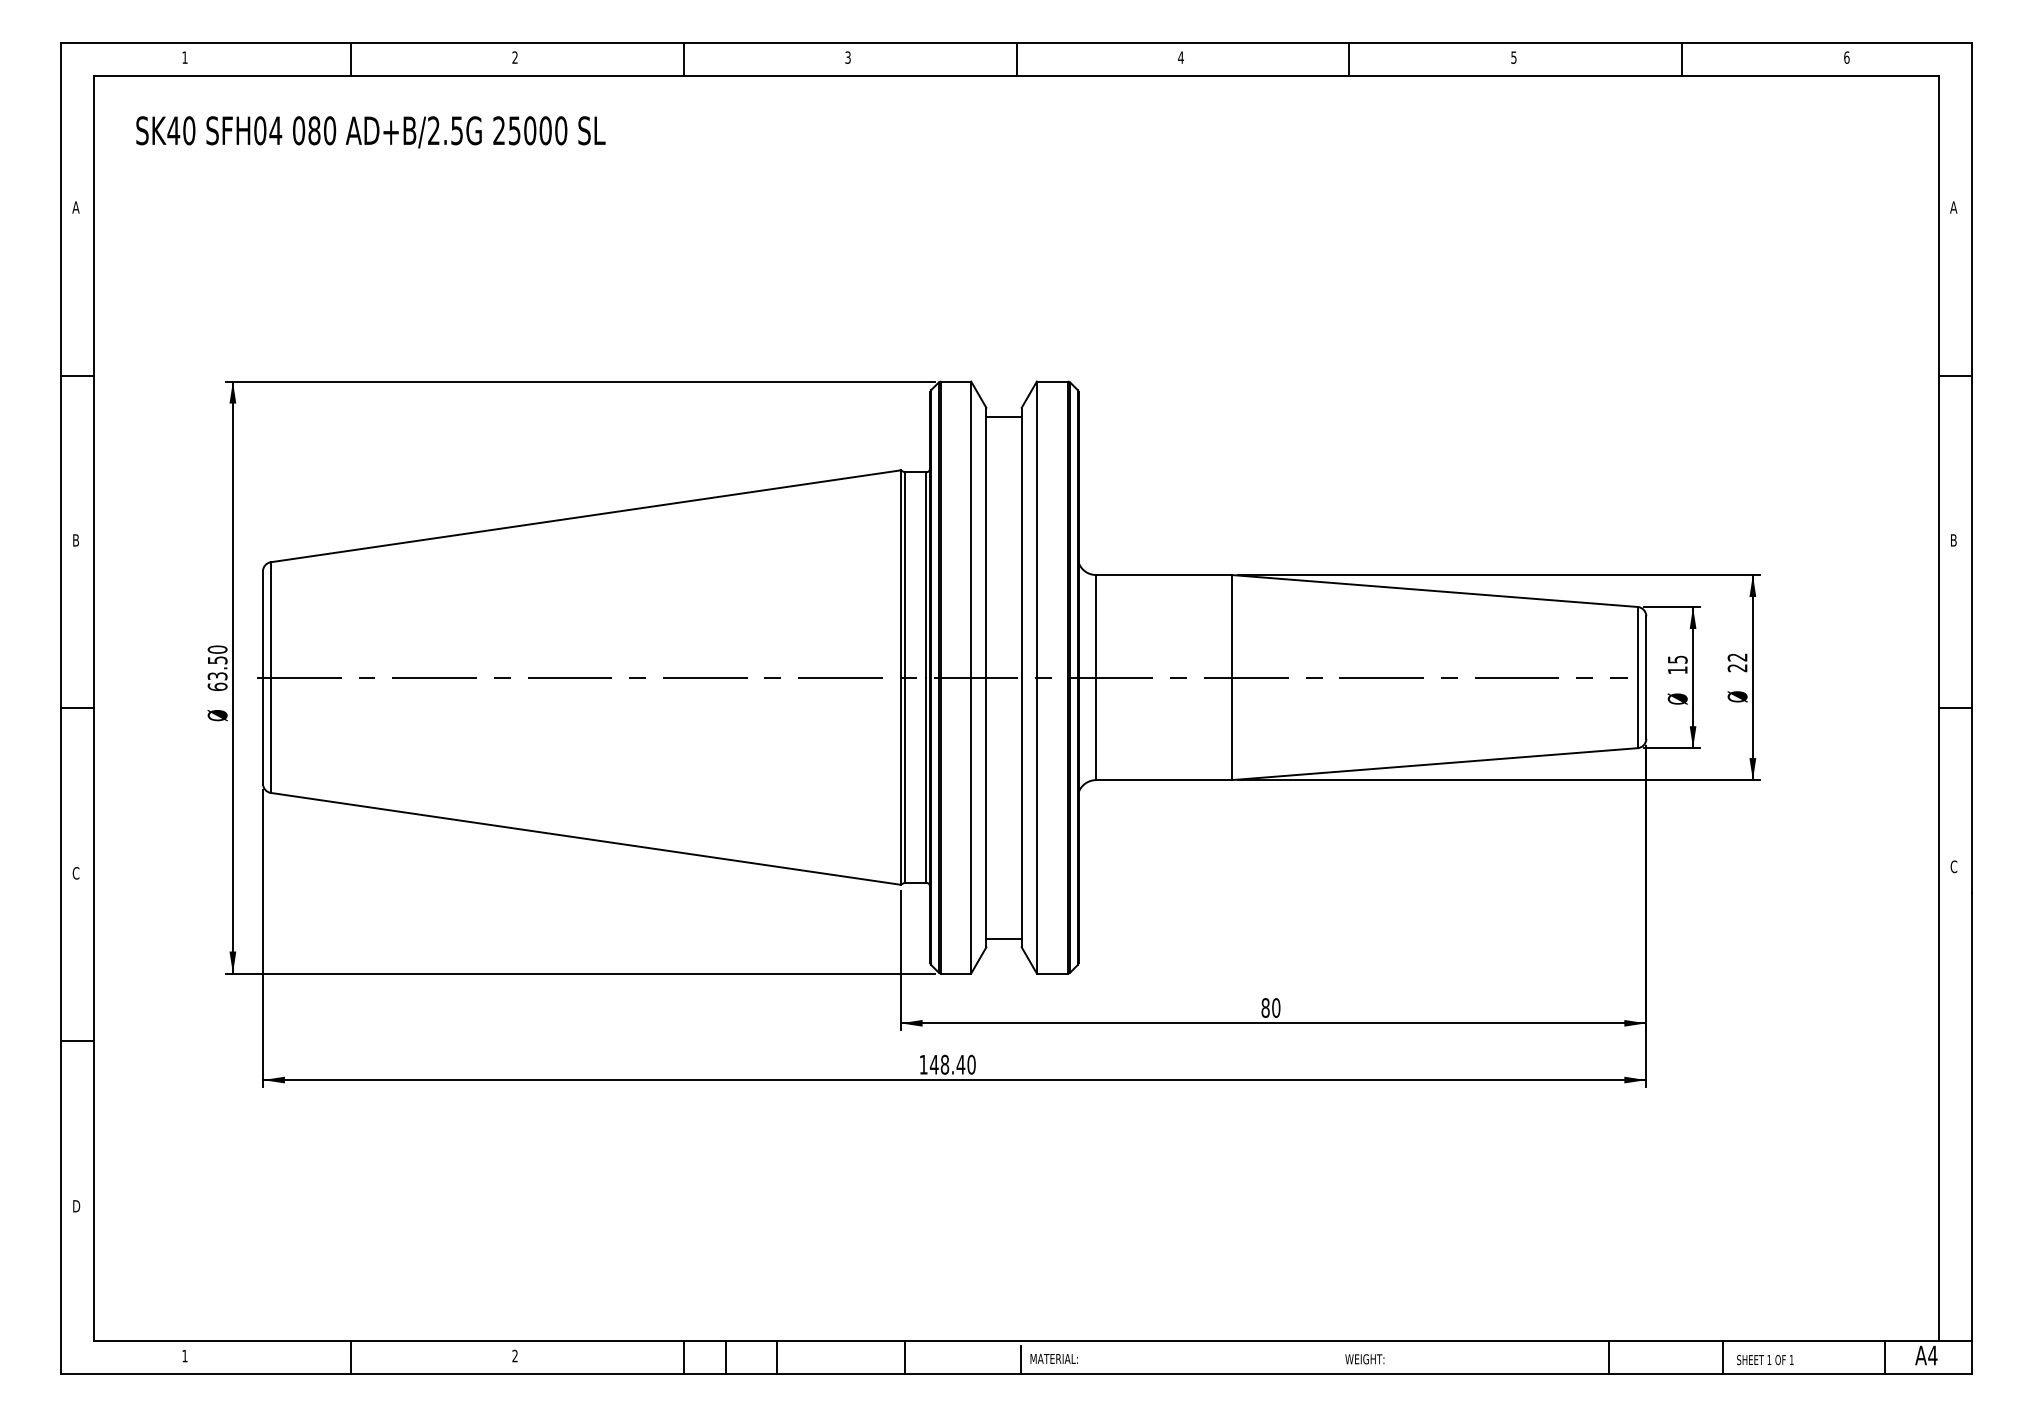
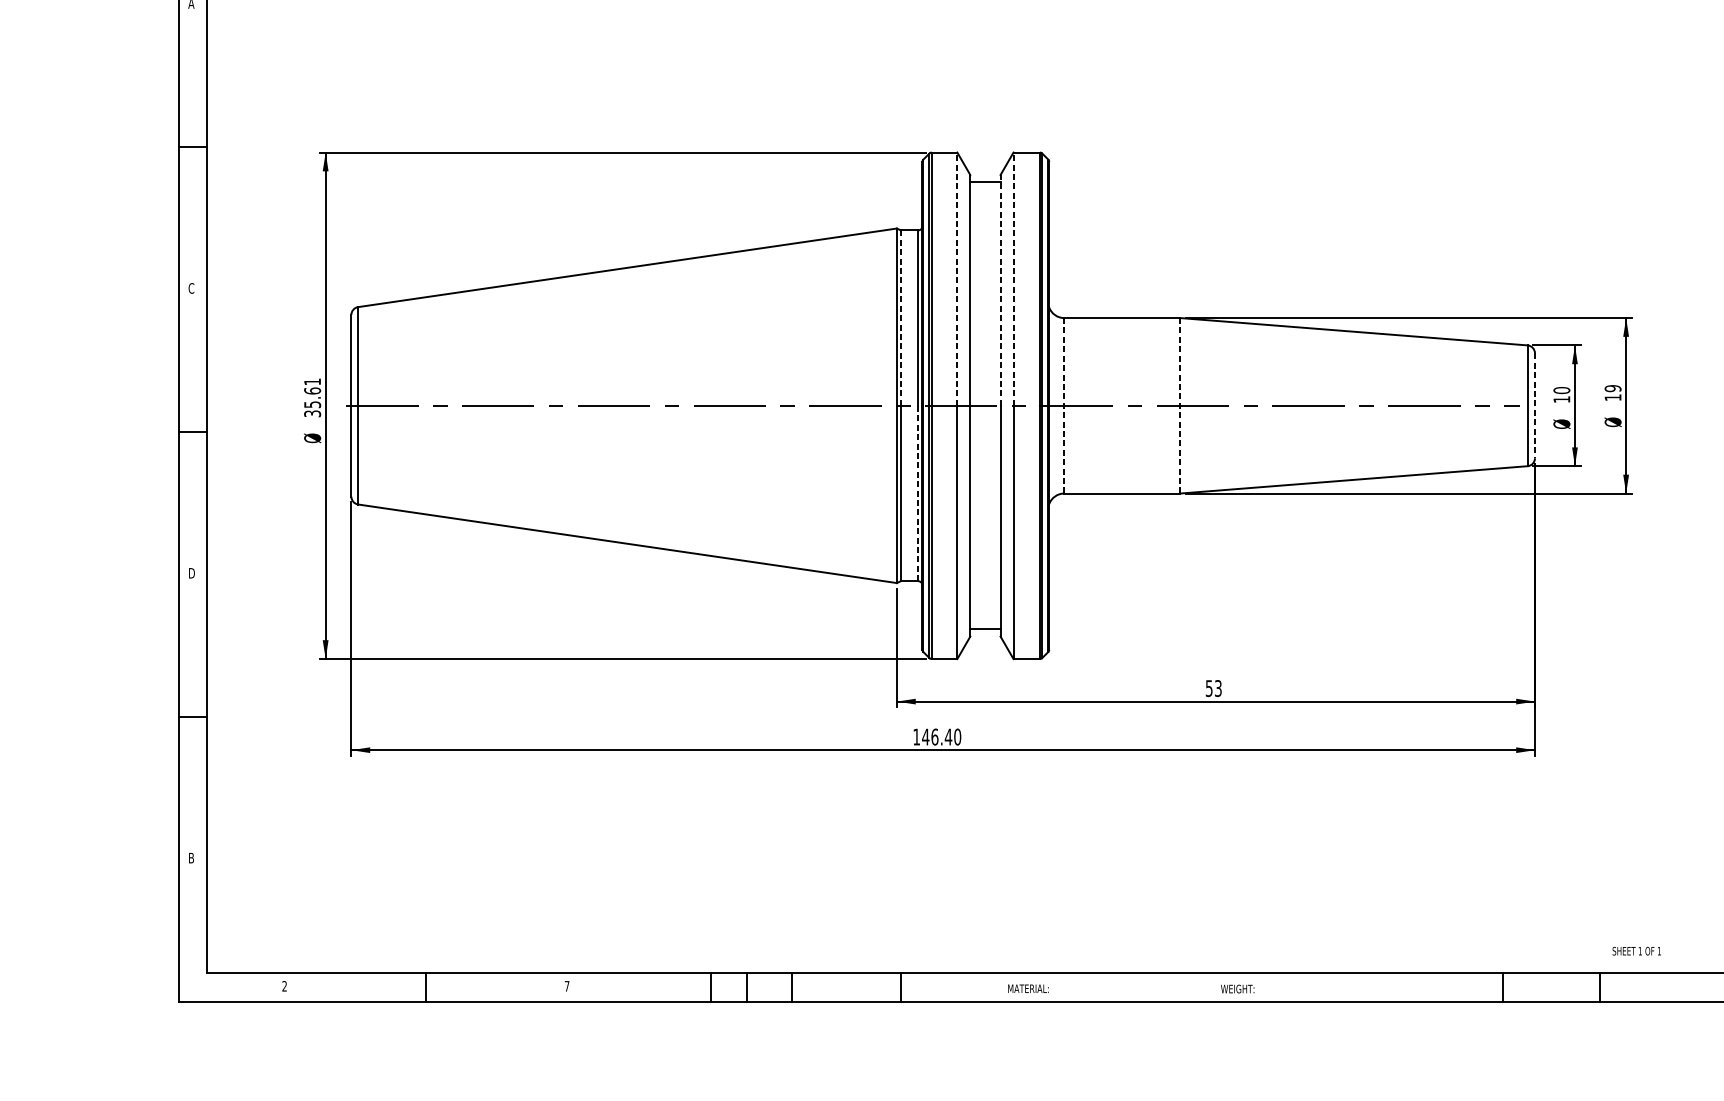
line: (971, 529) -> (957, 279), solid -> dashed
line: (1036, 529) -> (1013, 279), solid -> dashed
text: (75, 540) -> (190, 288), B -> C
line: (1021, 542) -> (1000, 290), solid -> dashed
line: (905, 575) -> (901, 318), solid -> dashed
text: (1677, 659) -> (1561, 390), 15 -> 10
text: (1737, 662) -> (1612, 392), 22 -> 19
text: (217, 668) -> (312, 398), 63.50 -> 35.61
line: (1096, 677) -> (1064, 405), solid -> dashed
line: (1231, 677) -> (1180, 405), solid -> dashed
line: (1646, 678) -> (1535, 406), solid -> dashed
line: (925, 780) -> (918, 493), solid -> dashed
text: (76, 873) -> (191, 573), C -> D
text: (1270, 1007) -> (1213, 688), 80 -> 53
text: (944, 1064) -> (934, 736), 148.40 -> 146.40
text: (77, 1206) -> (192, 858), D -> B
text: (184, 1355) -> (284, 985), 1 -> 2
text: (514, 1355) -> (566, 985), 2 -> 7
text: (1364, 1359) -> (1237, 989), moved
line: (1021, 1360) -> (1000, 990), removed
text: (1765, 1360) -> (1636, 951), moved

